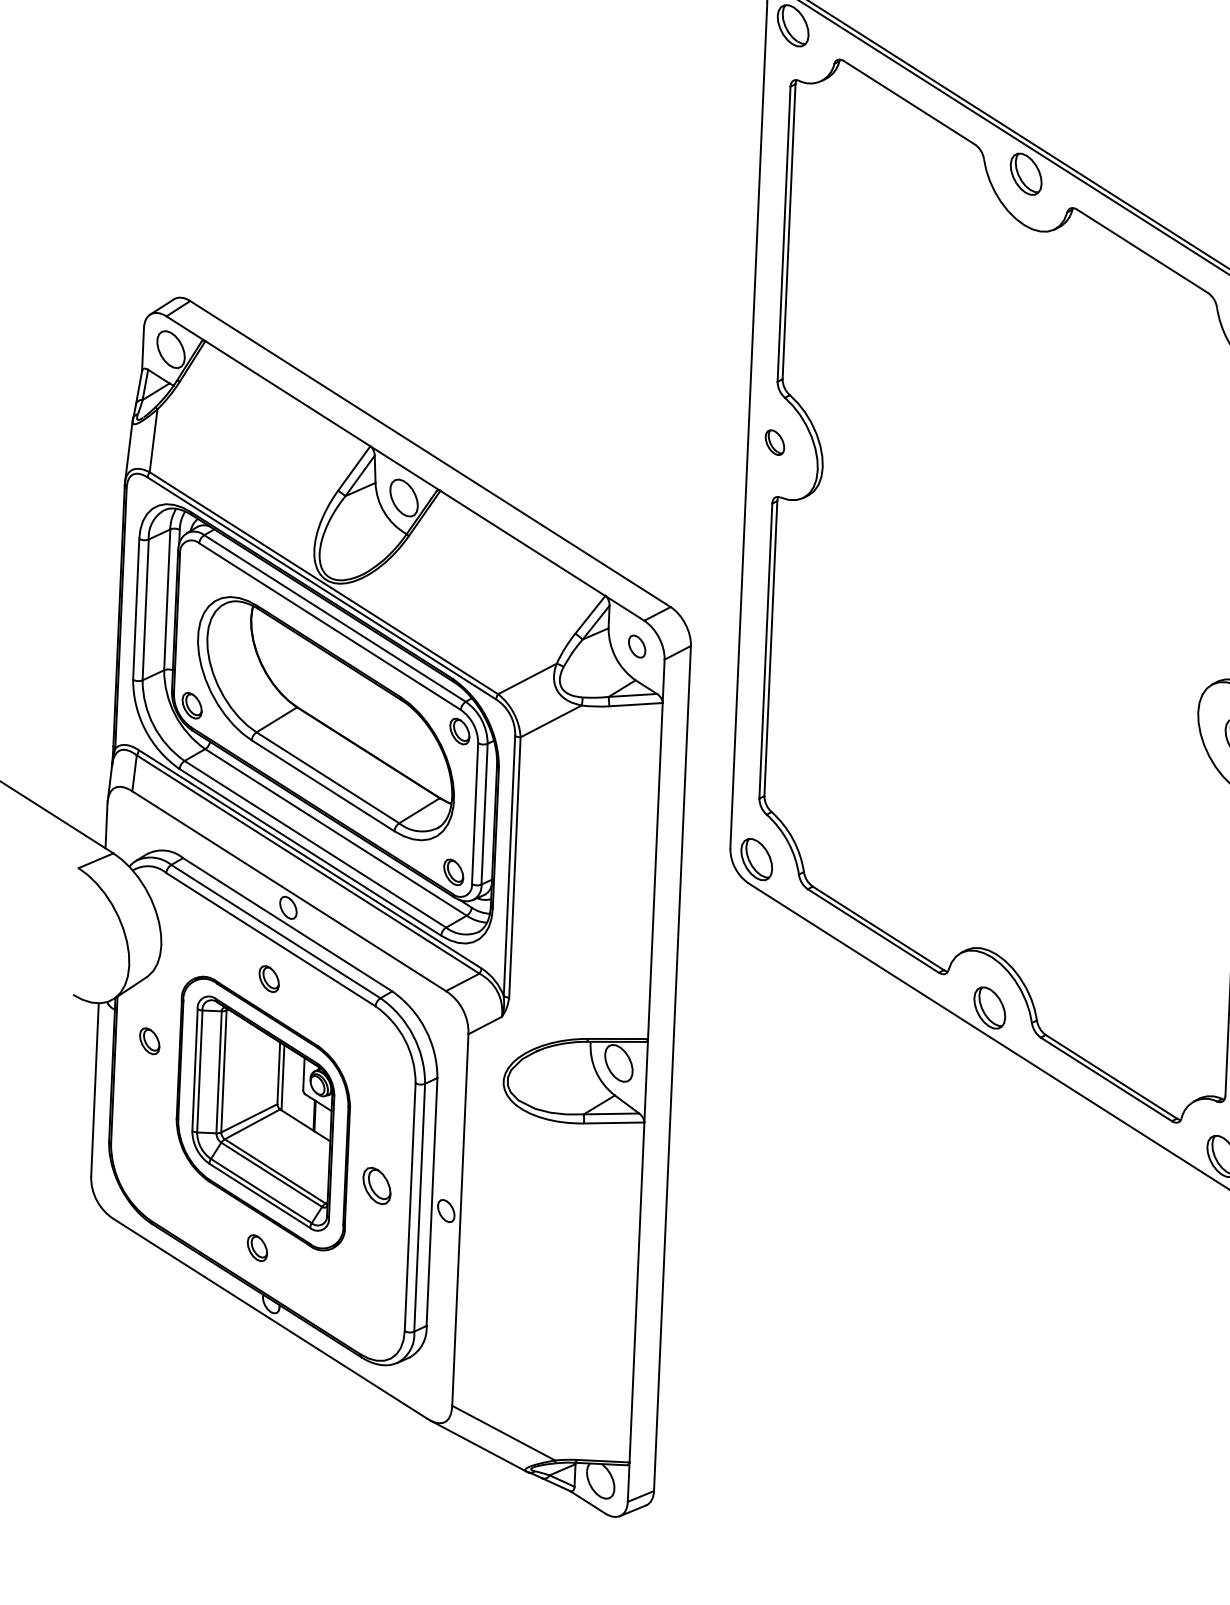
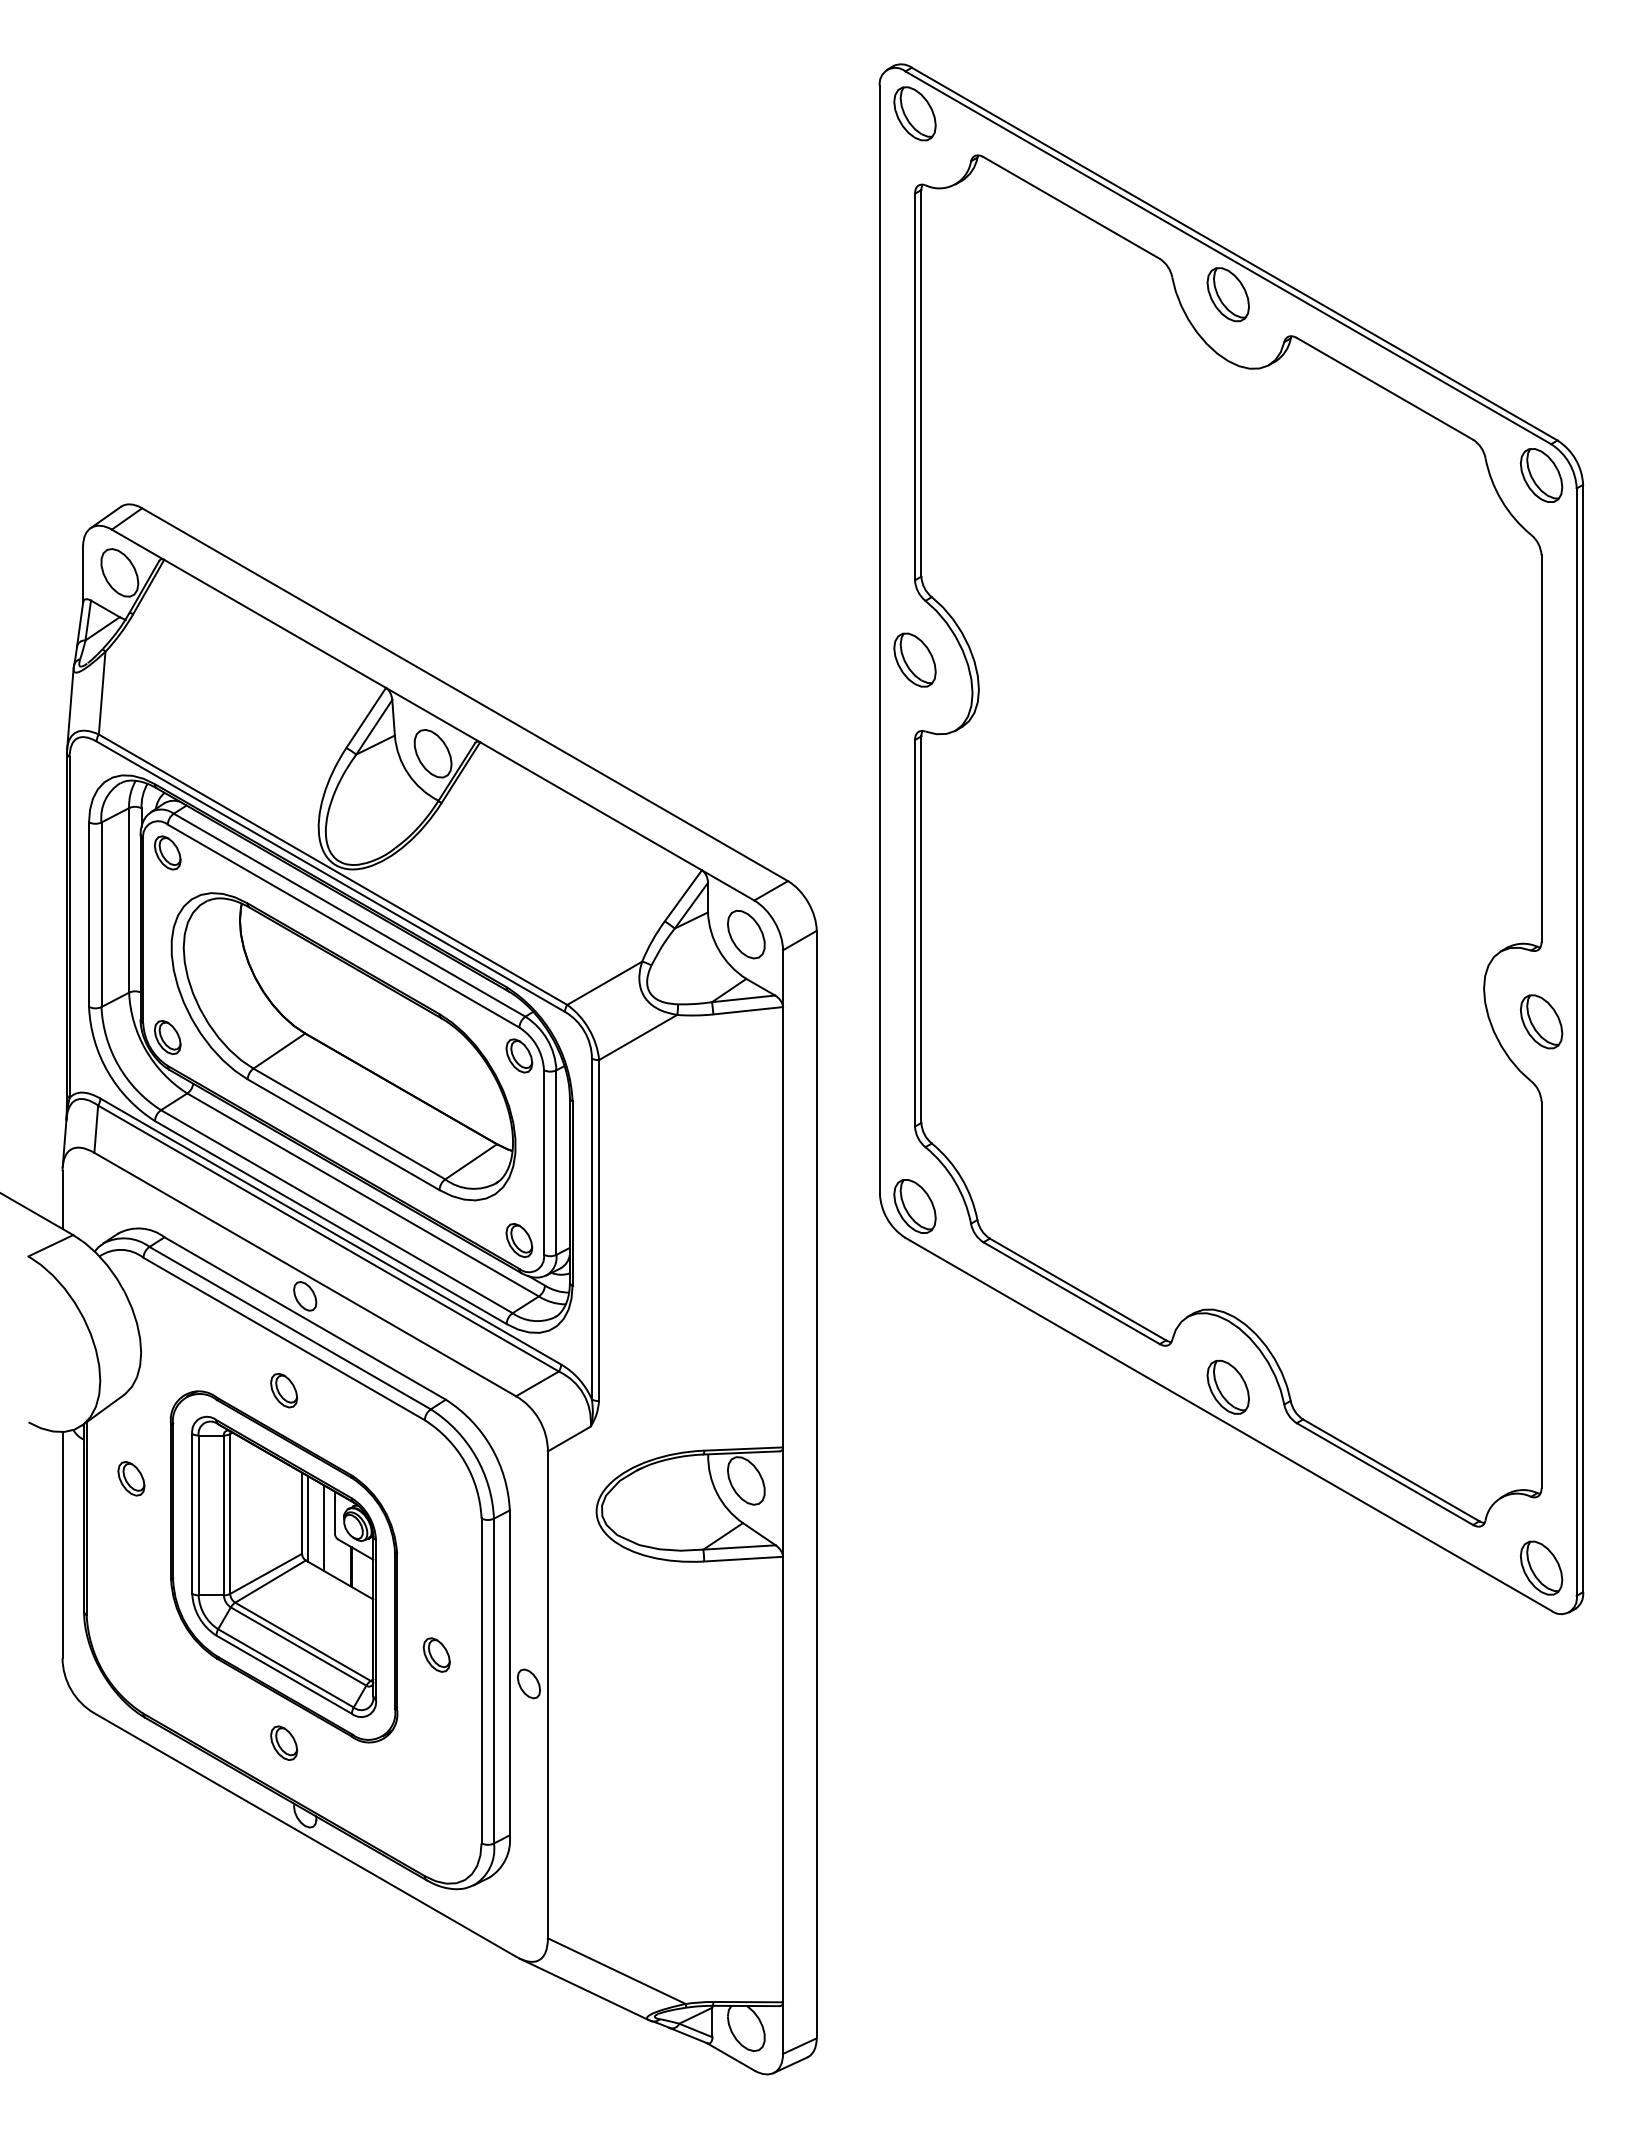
part: (774, 442) -> (914, 659), size x1.67
part: (198, 564) -> (167, 852), added
part: (637, 646) -> (746, 934), size x1.67
line: (295, 1085) -> (324, 1528), added
part: (376, 1185) -> (436, 1654), size x0.71

